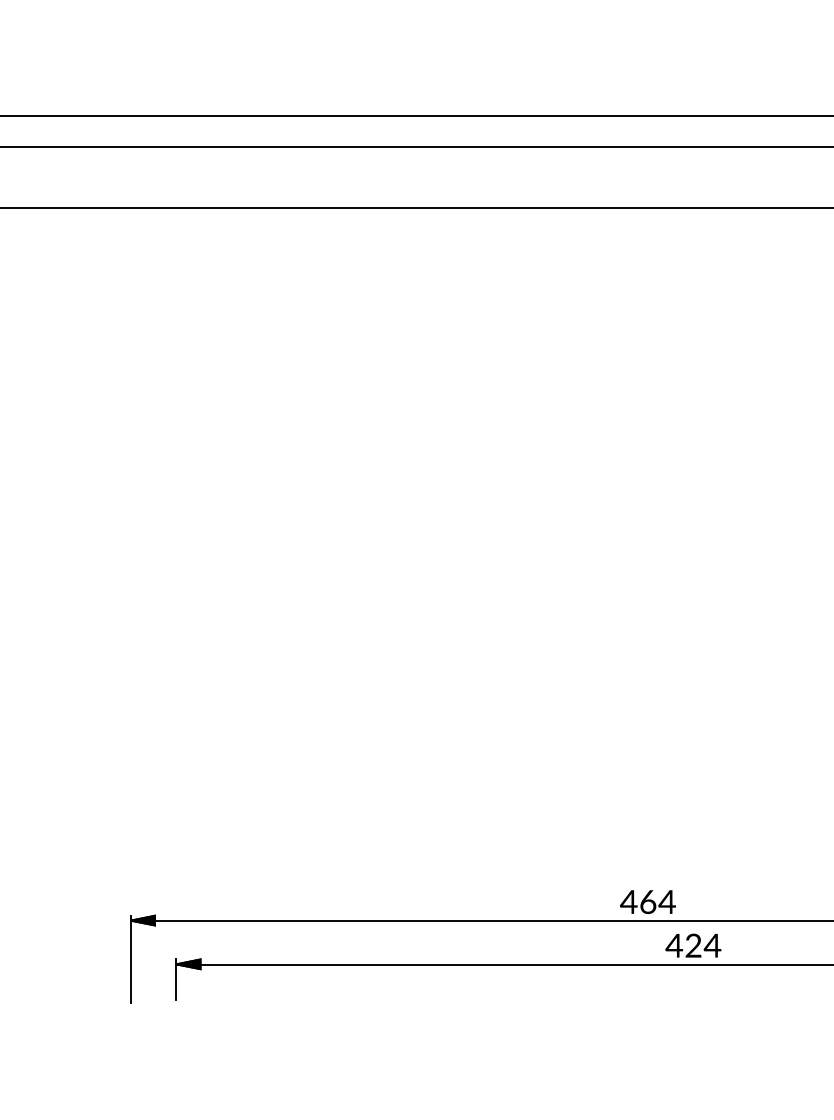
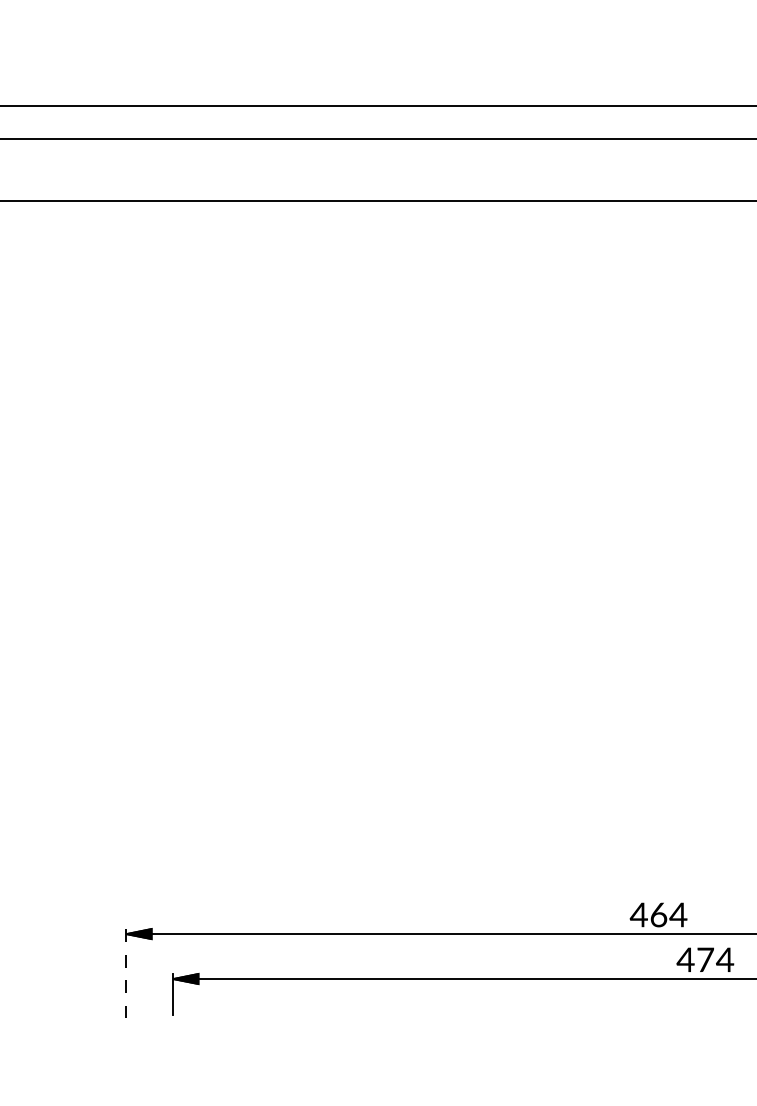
text: (693, 945) -> (705, 959), 424 -> 474
line: (130, 958) -> (126, 973), solid -> dashed

